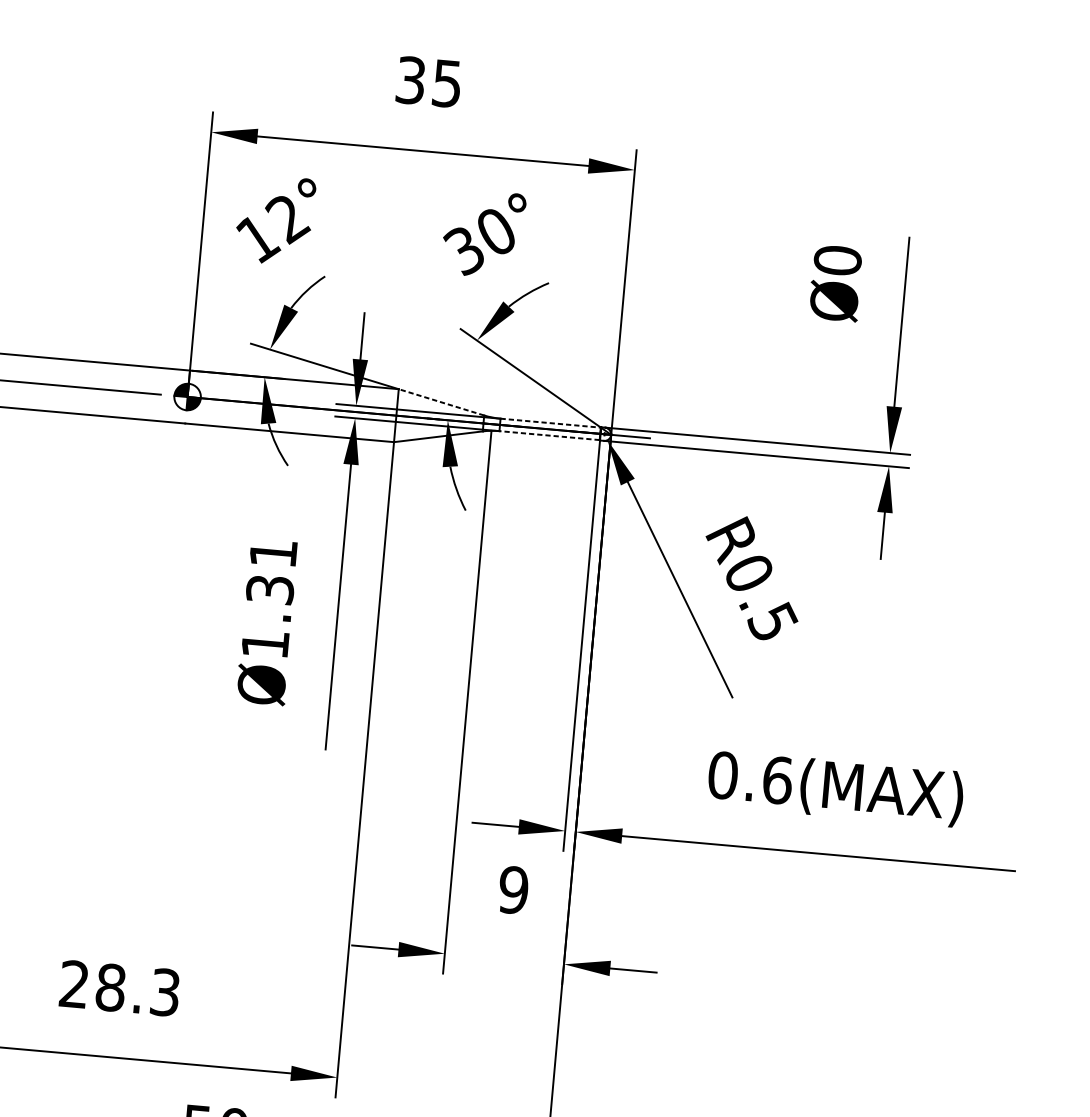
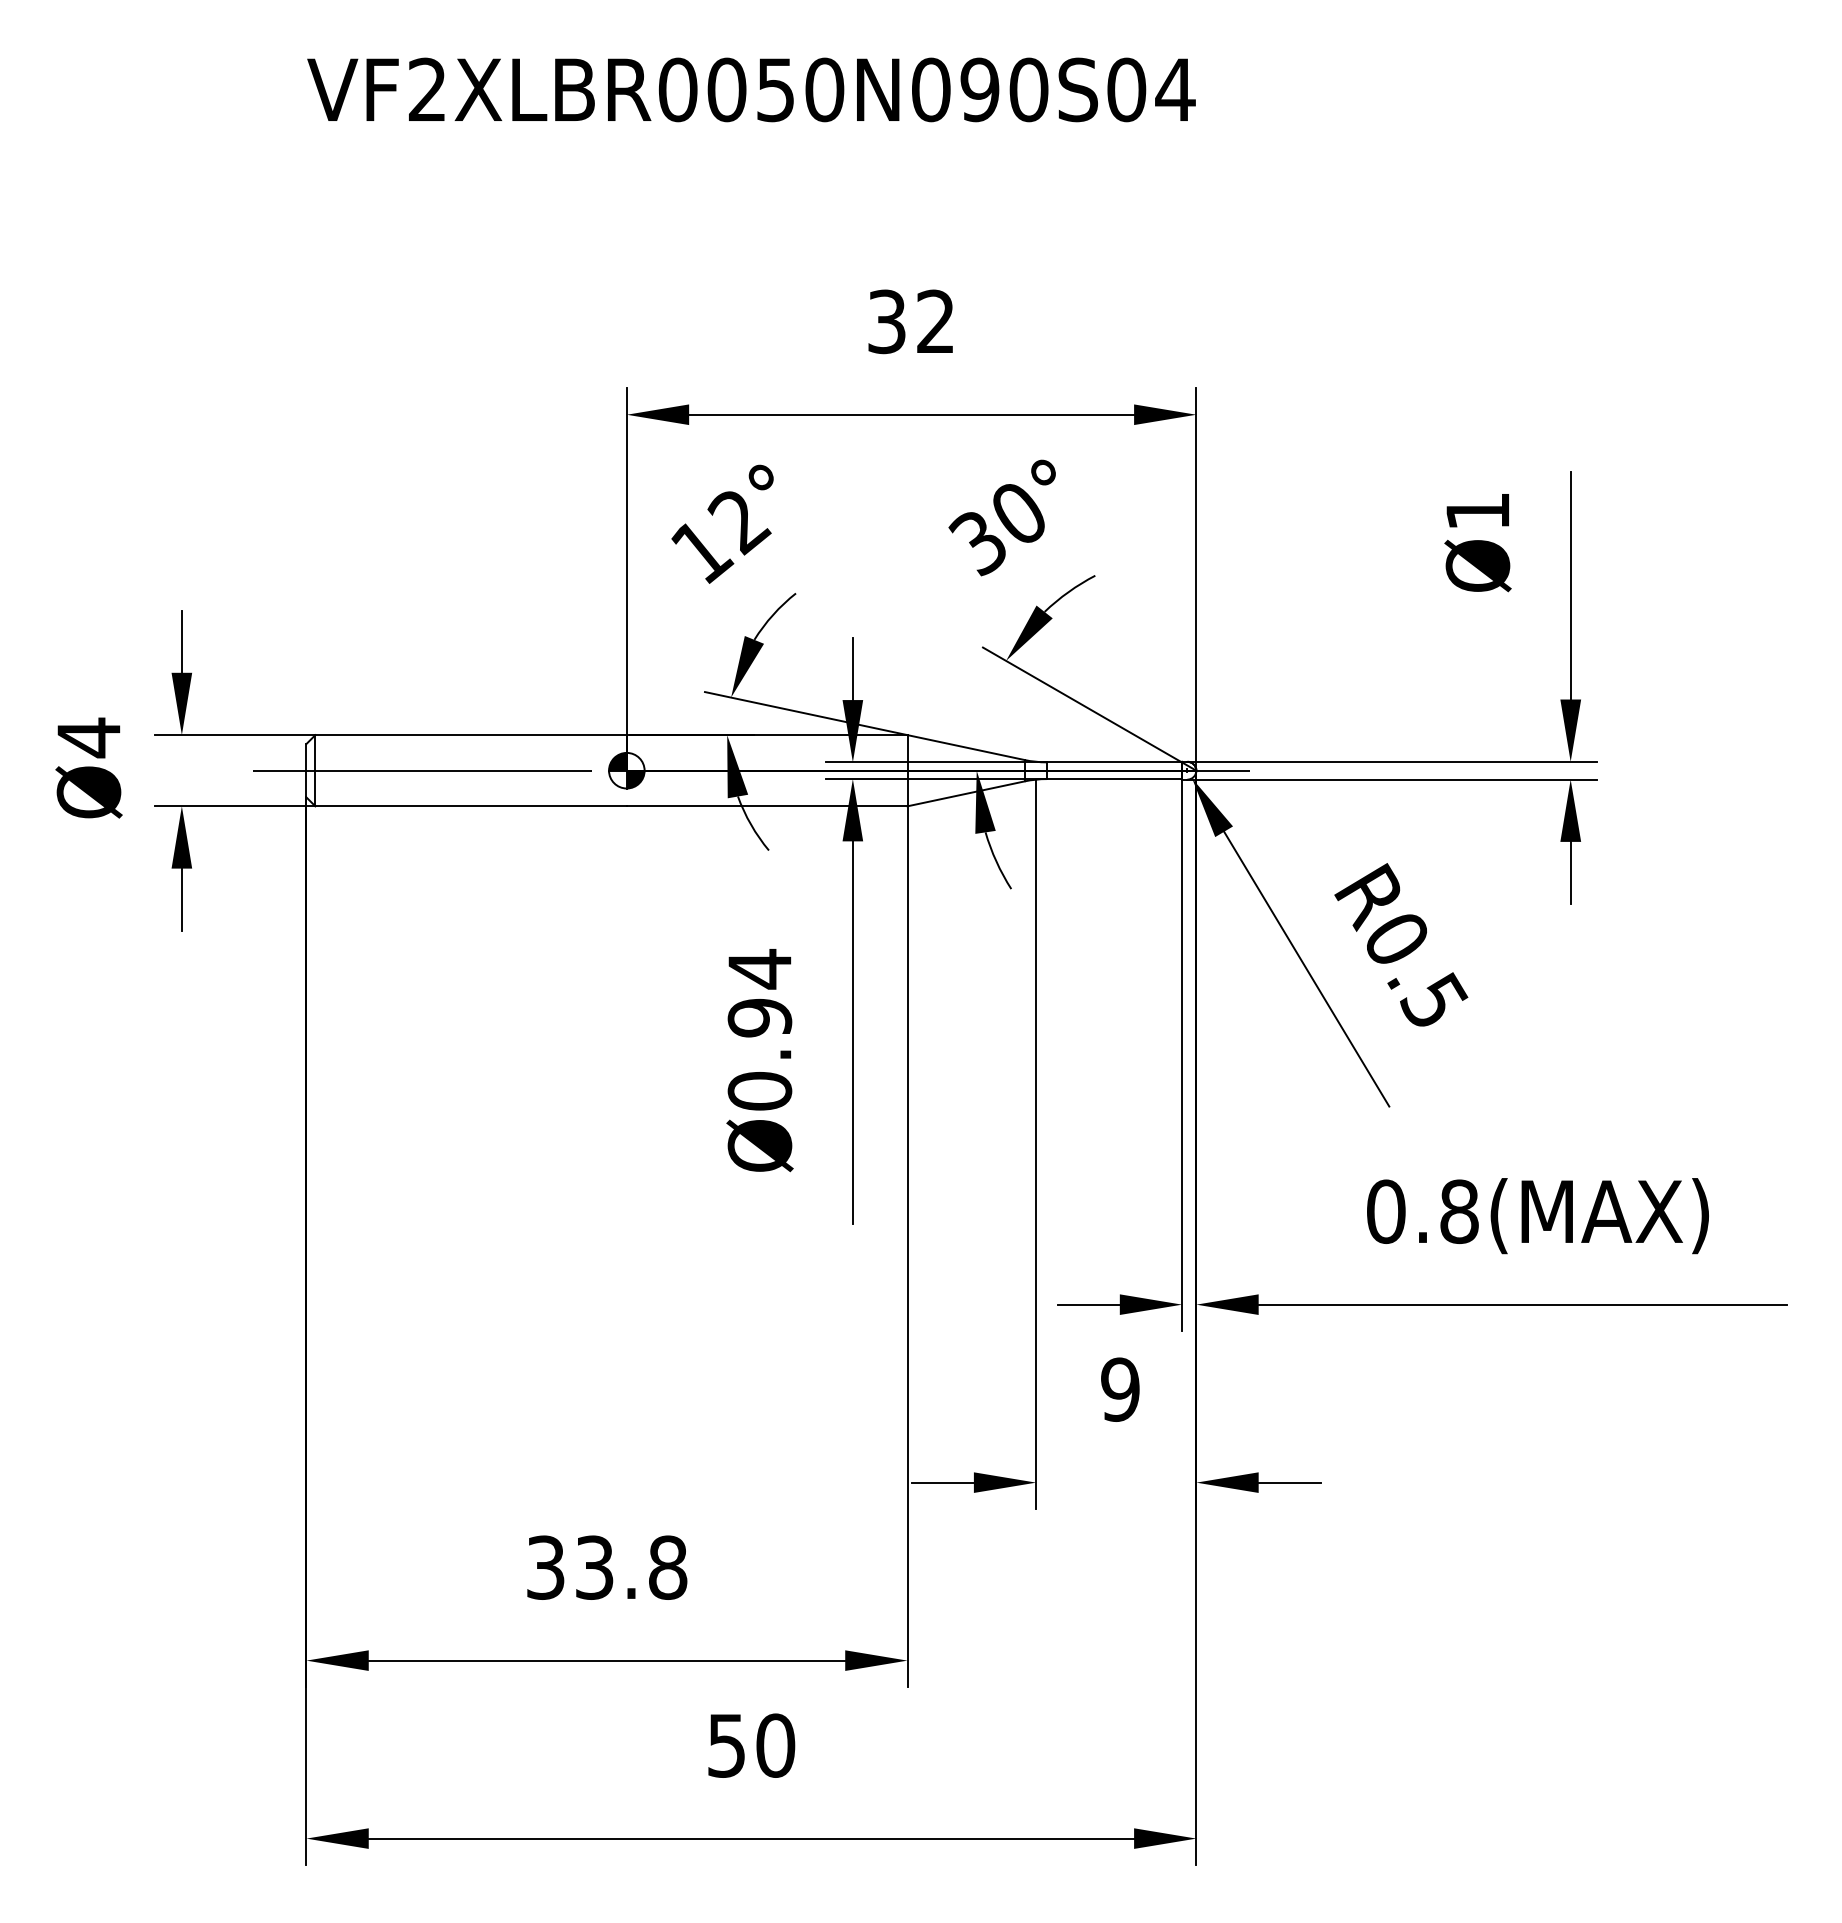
text: (447, 83) -> (935, 321), 35 -> 32
text: (837, 260) -> (1477, 511), Ø0 -> Ø1
line: (441, 402) -> (966, 747), dashed -> solid
line: (550, 423) -> (1114, 762), dashed -> solid
line: (549, 435) -> (1113, 779), dashed -> solid
text: (269, 598) -> (759, 1029), Ø1.31 -> Ø0.94
text: (777, 780) -> (1459, 1211), 0.6(MAX) -> 0.8(MAX)
text: (120, 988) -> (607, 1567), 28.3 -> 33.8

